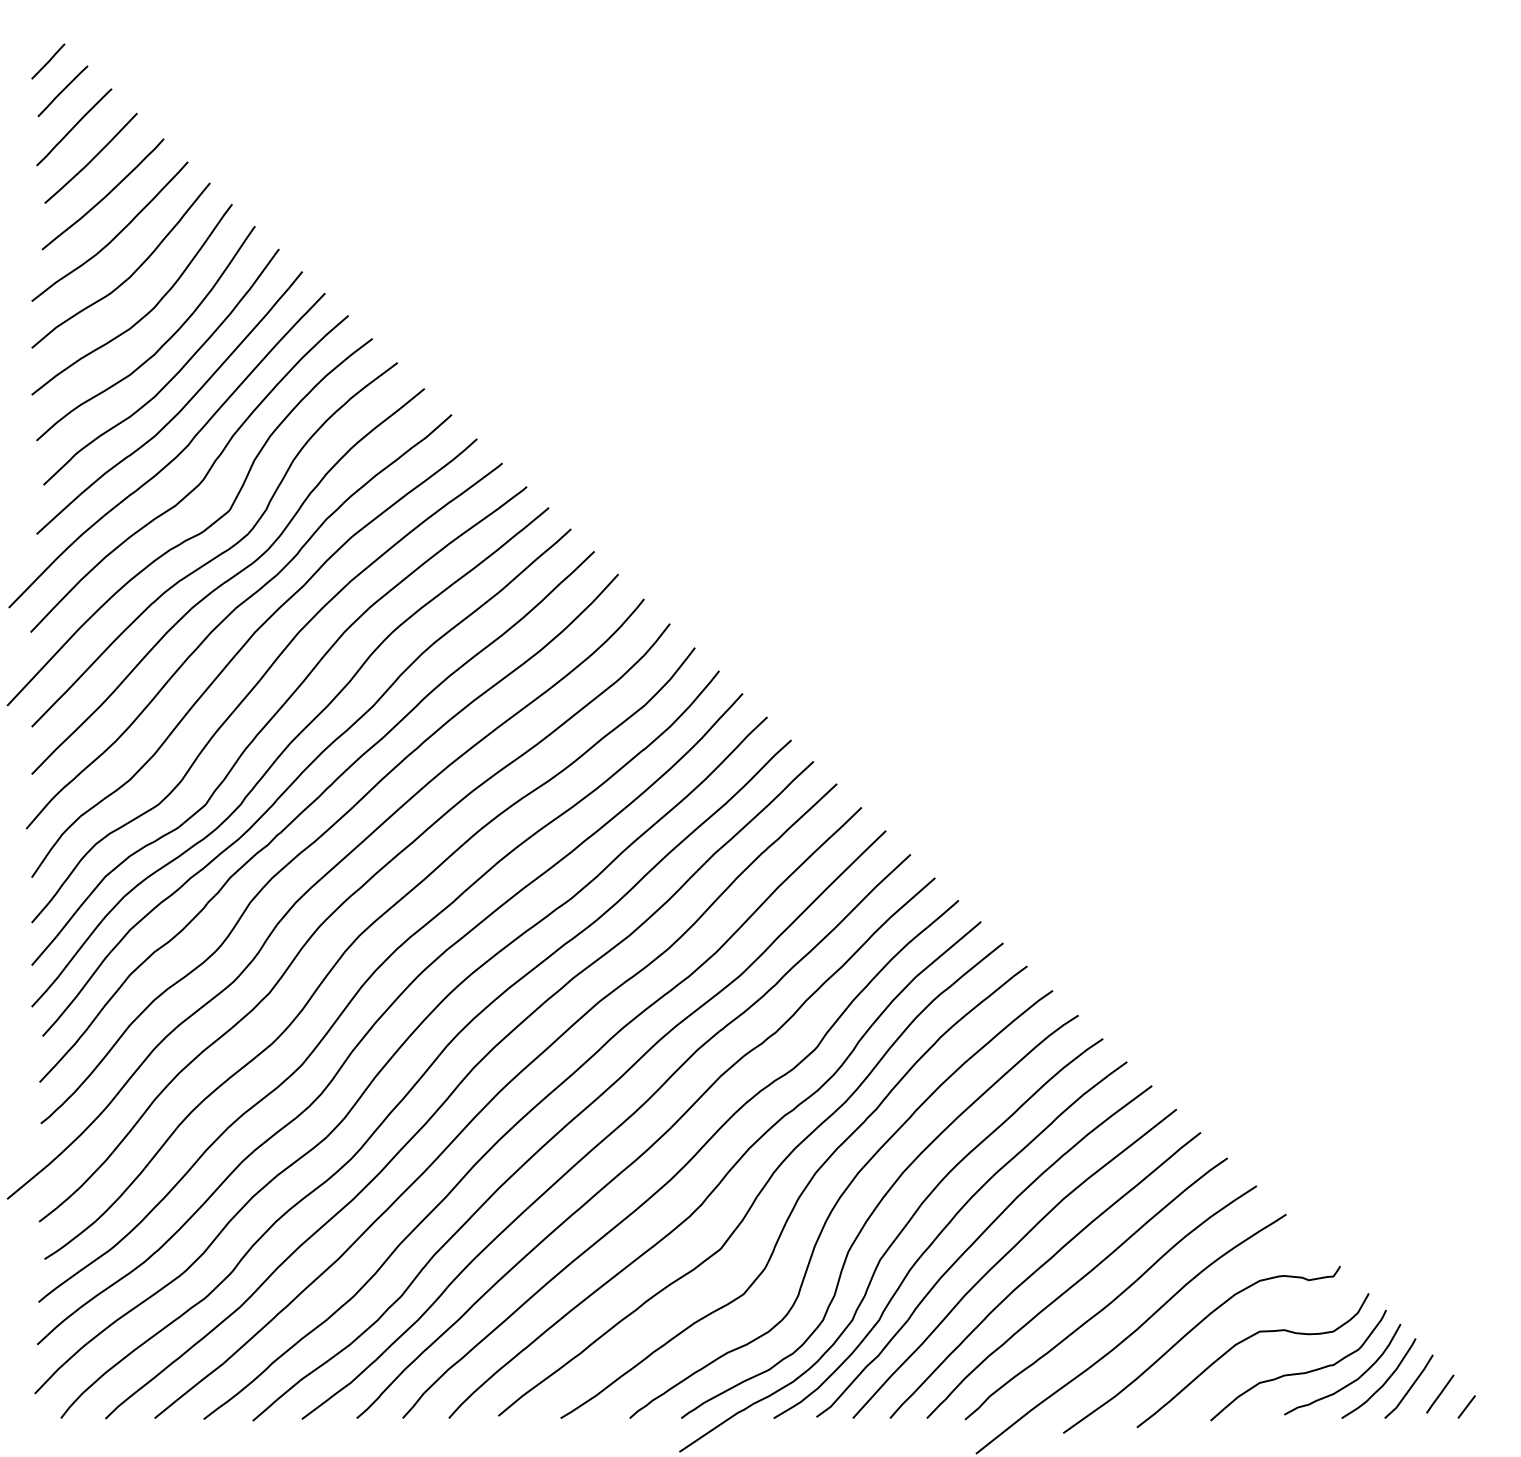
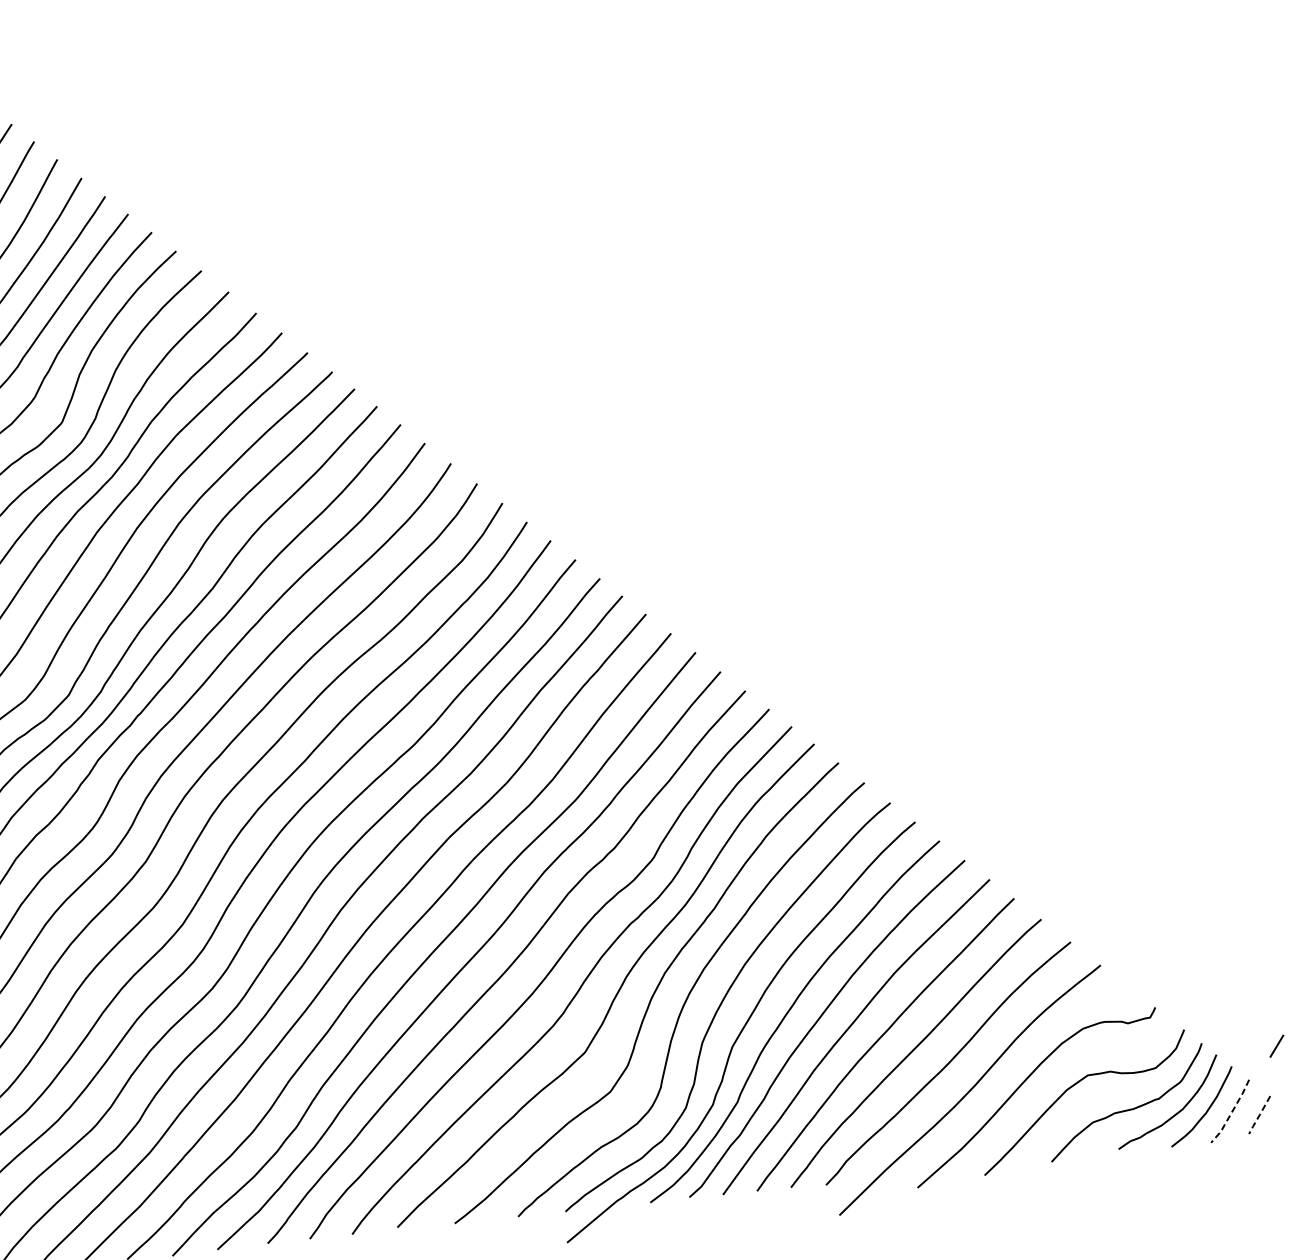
line: (1410, 1388) -> (1231, 1112), solid -> dashed
line: (1439, 1394) -> (1259, 1115), solid -> dashed
line: (1466, 1406) -> (1276, 1045), moved

